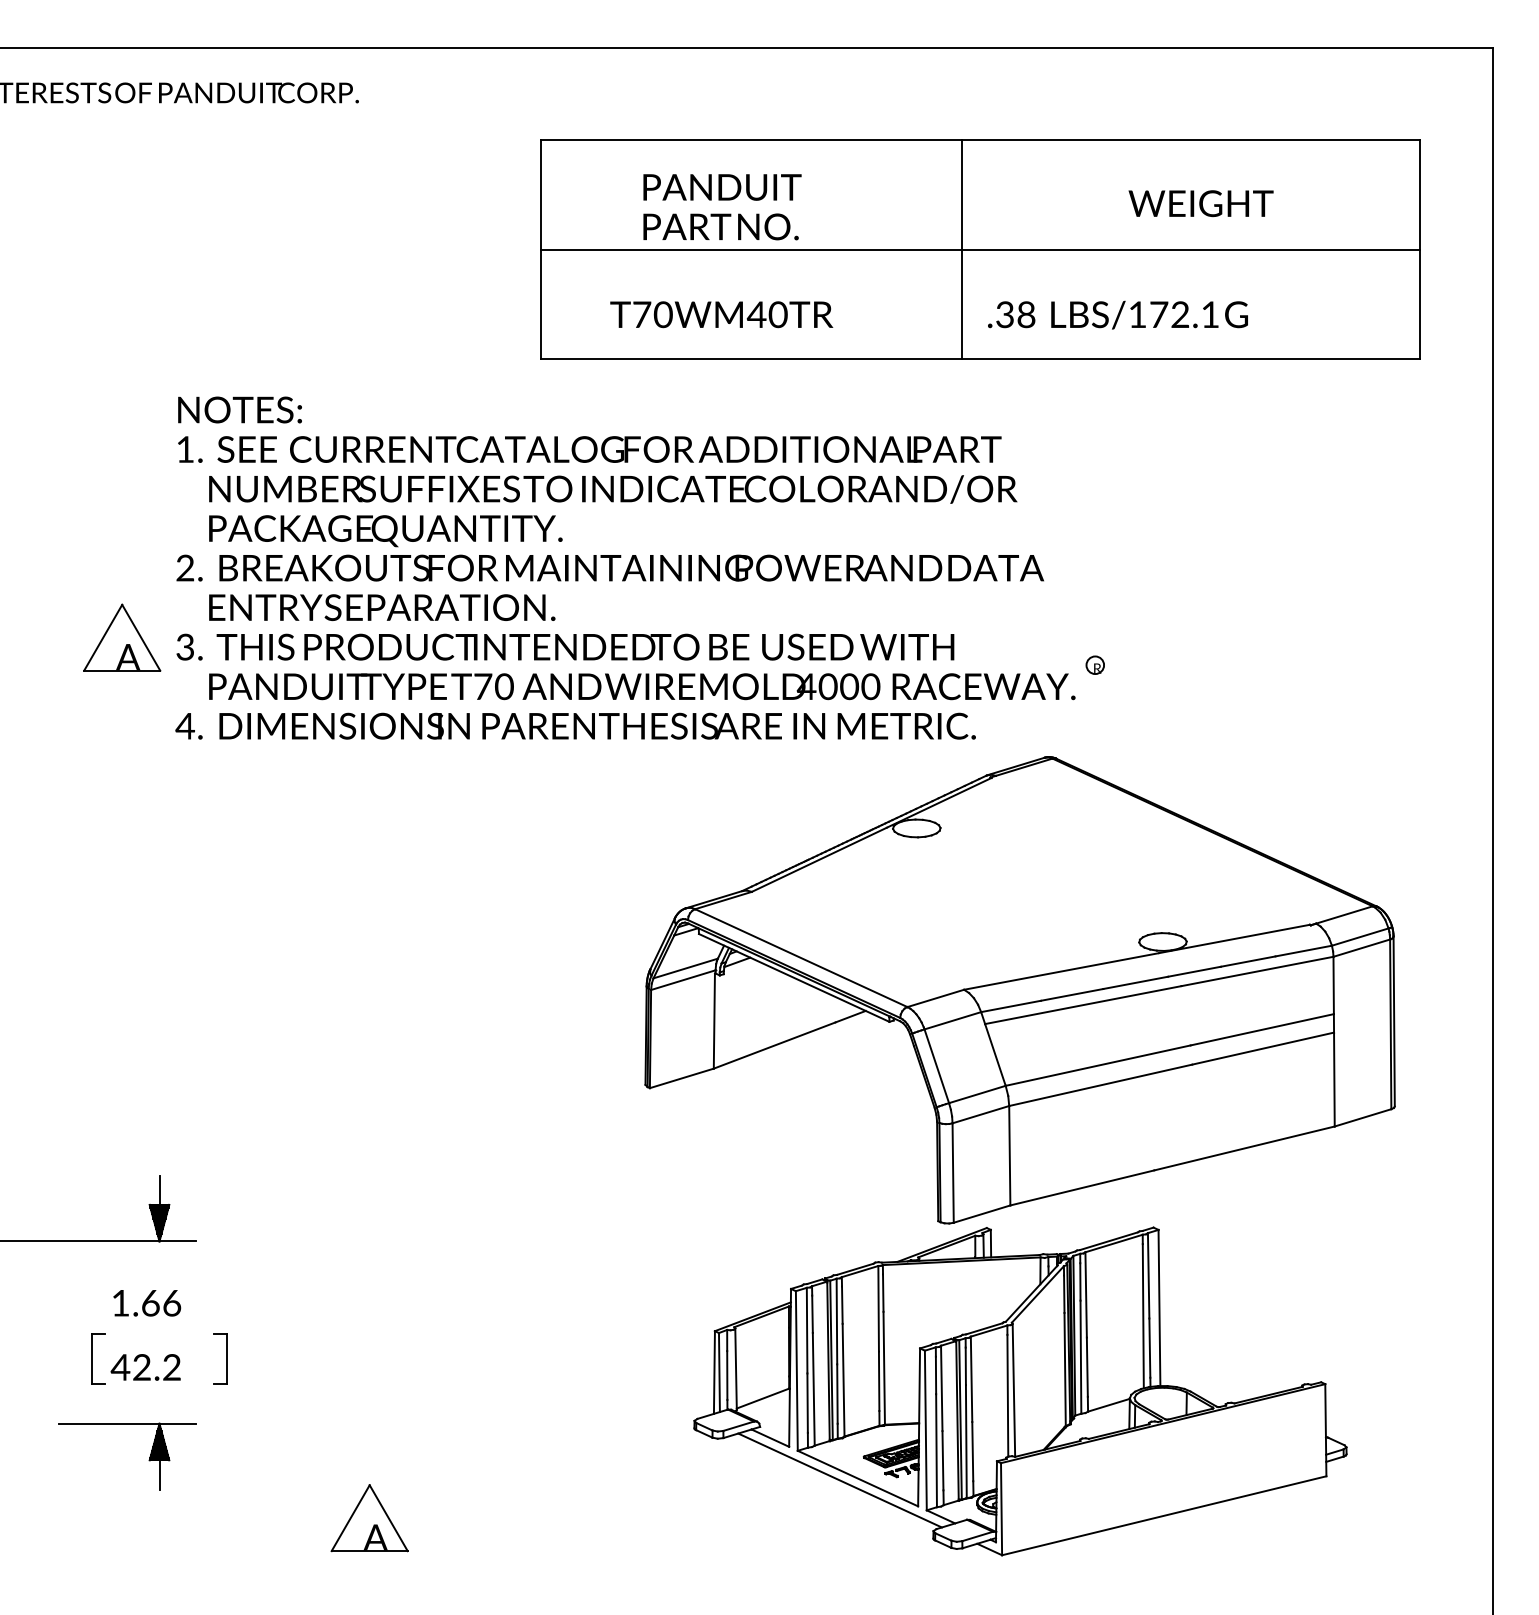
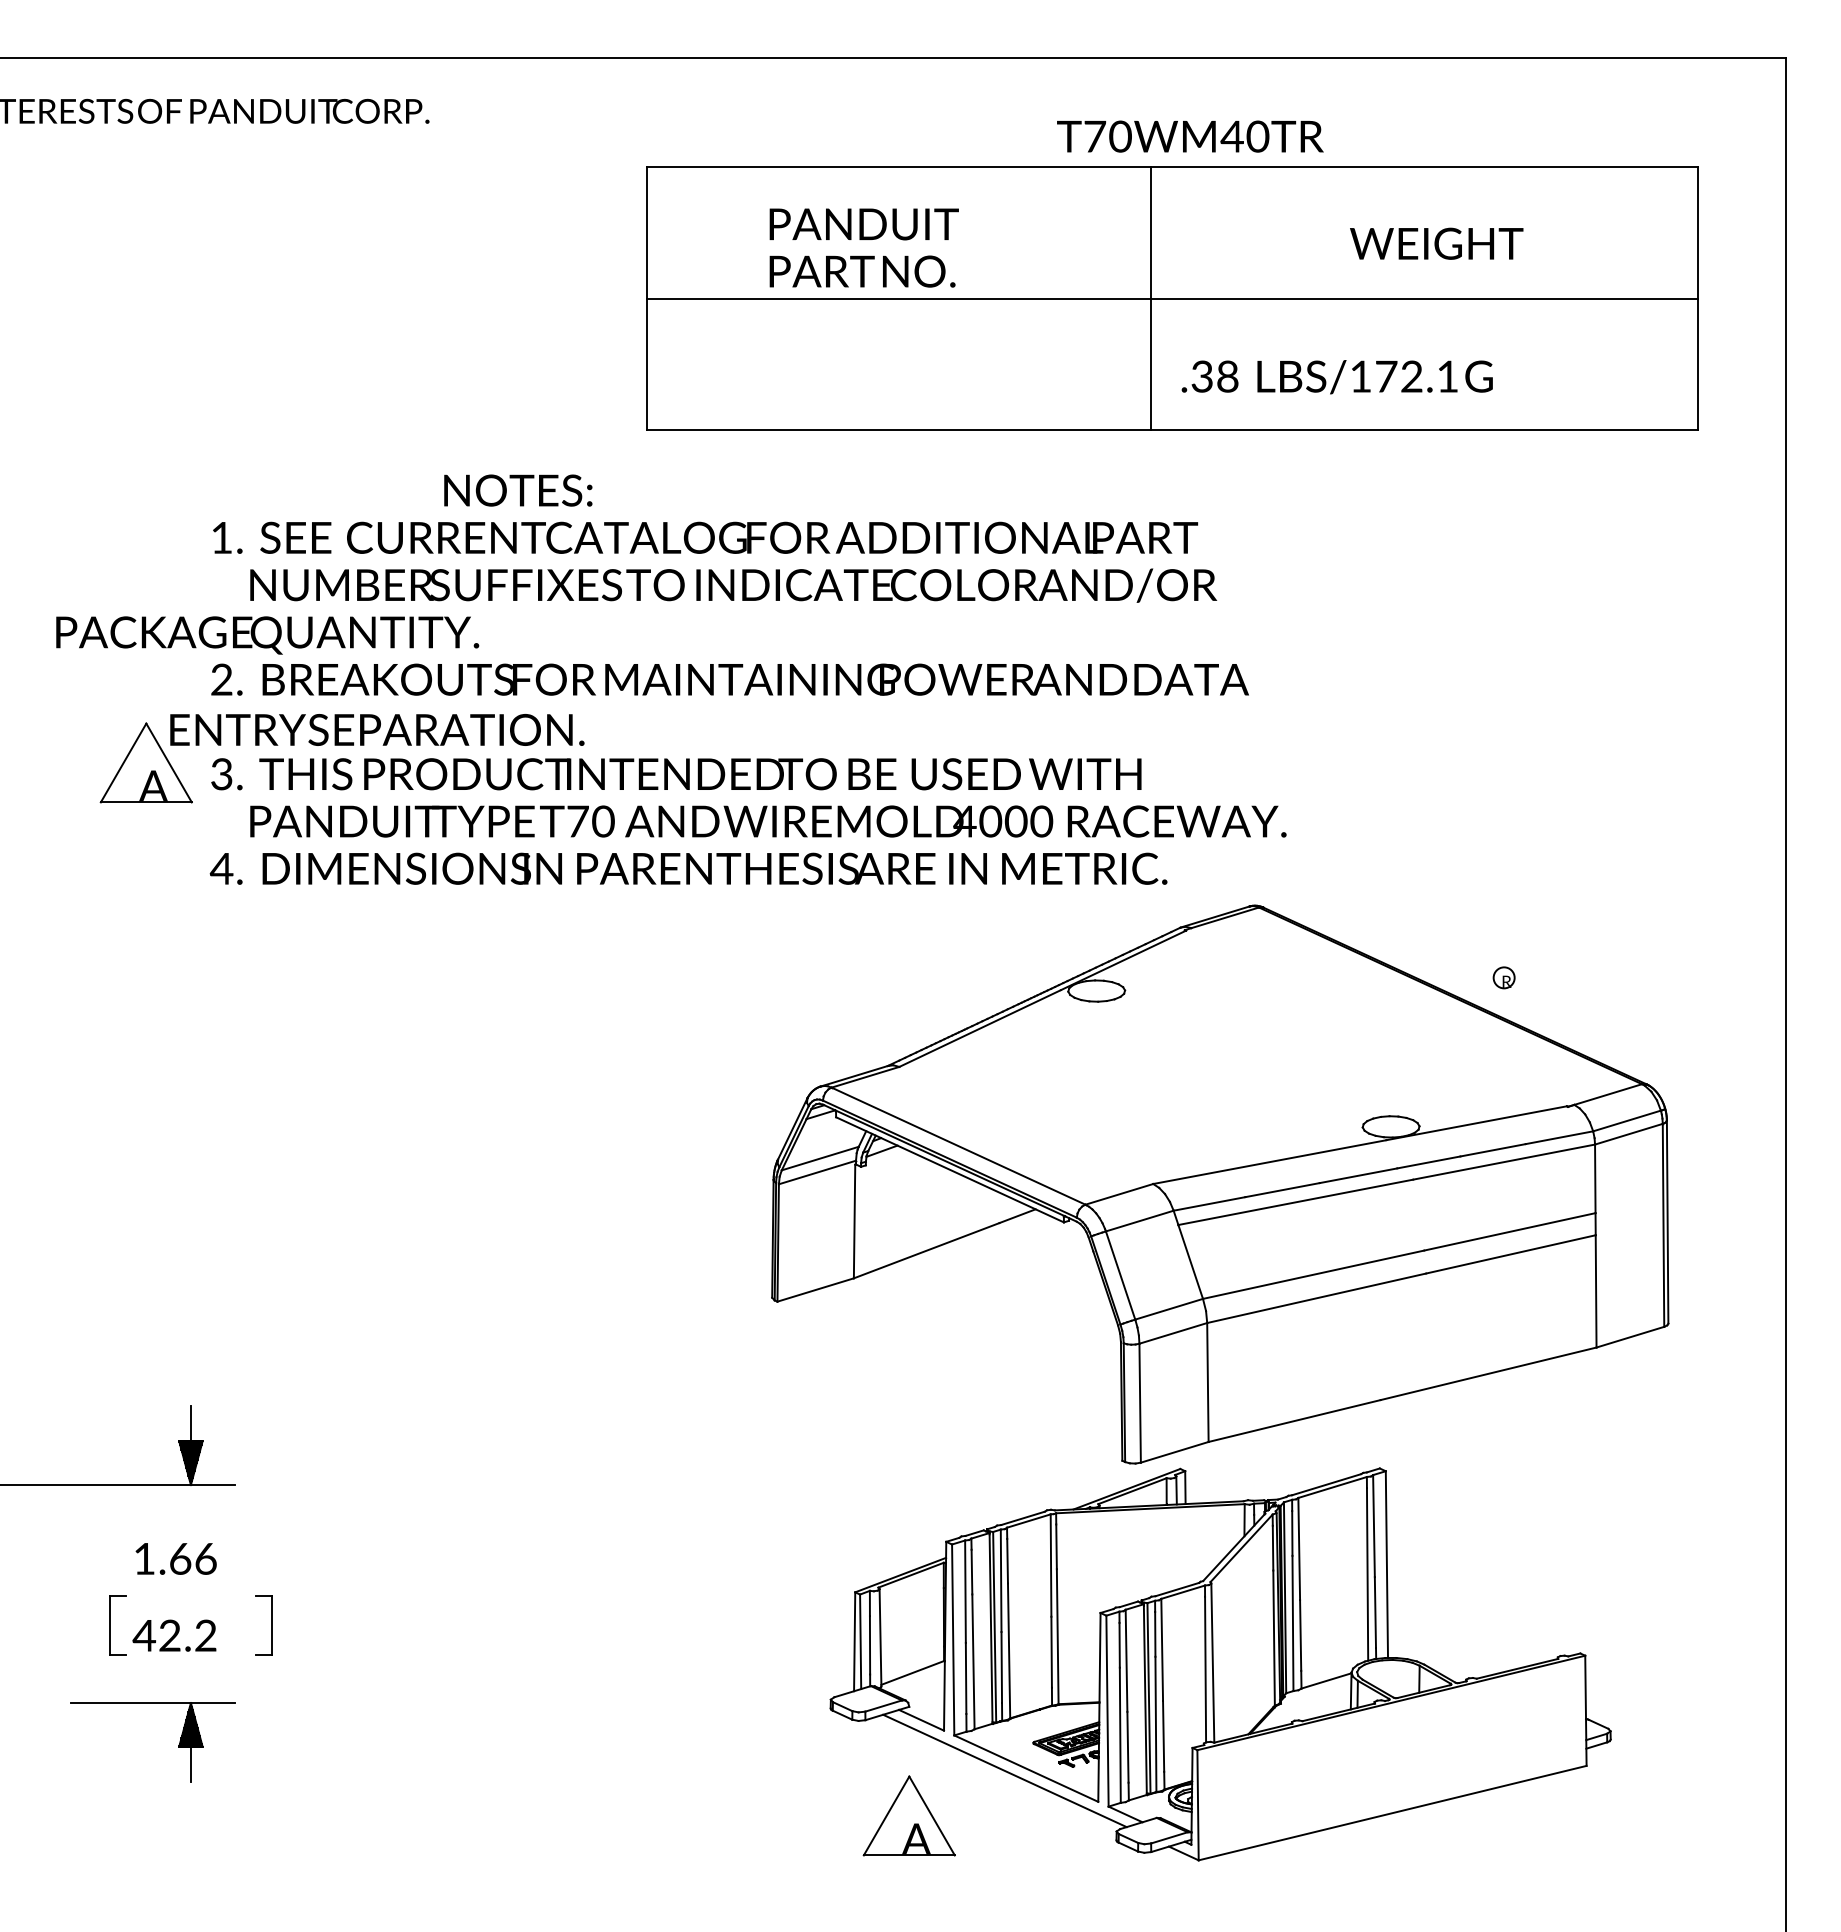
text: (721, 314) -> (1190, 136), moved
text: (240, 409) -> (518, 490), moved
text: (385, 531) -> (267, 635), moved
text: (382, 607) -> (377, 729), moved
part: (1094, 664) -> (1503, 977), moved
part: (369, 1517) -> (908, 1815), moved

